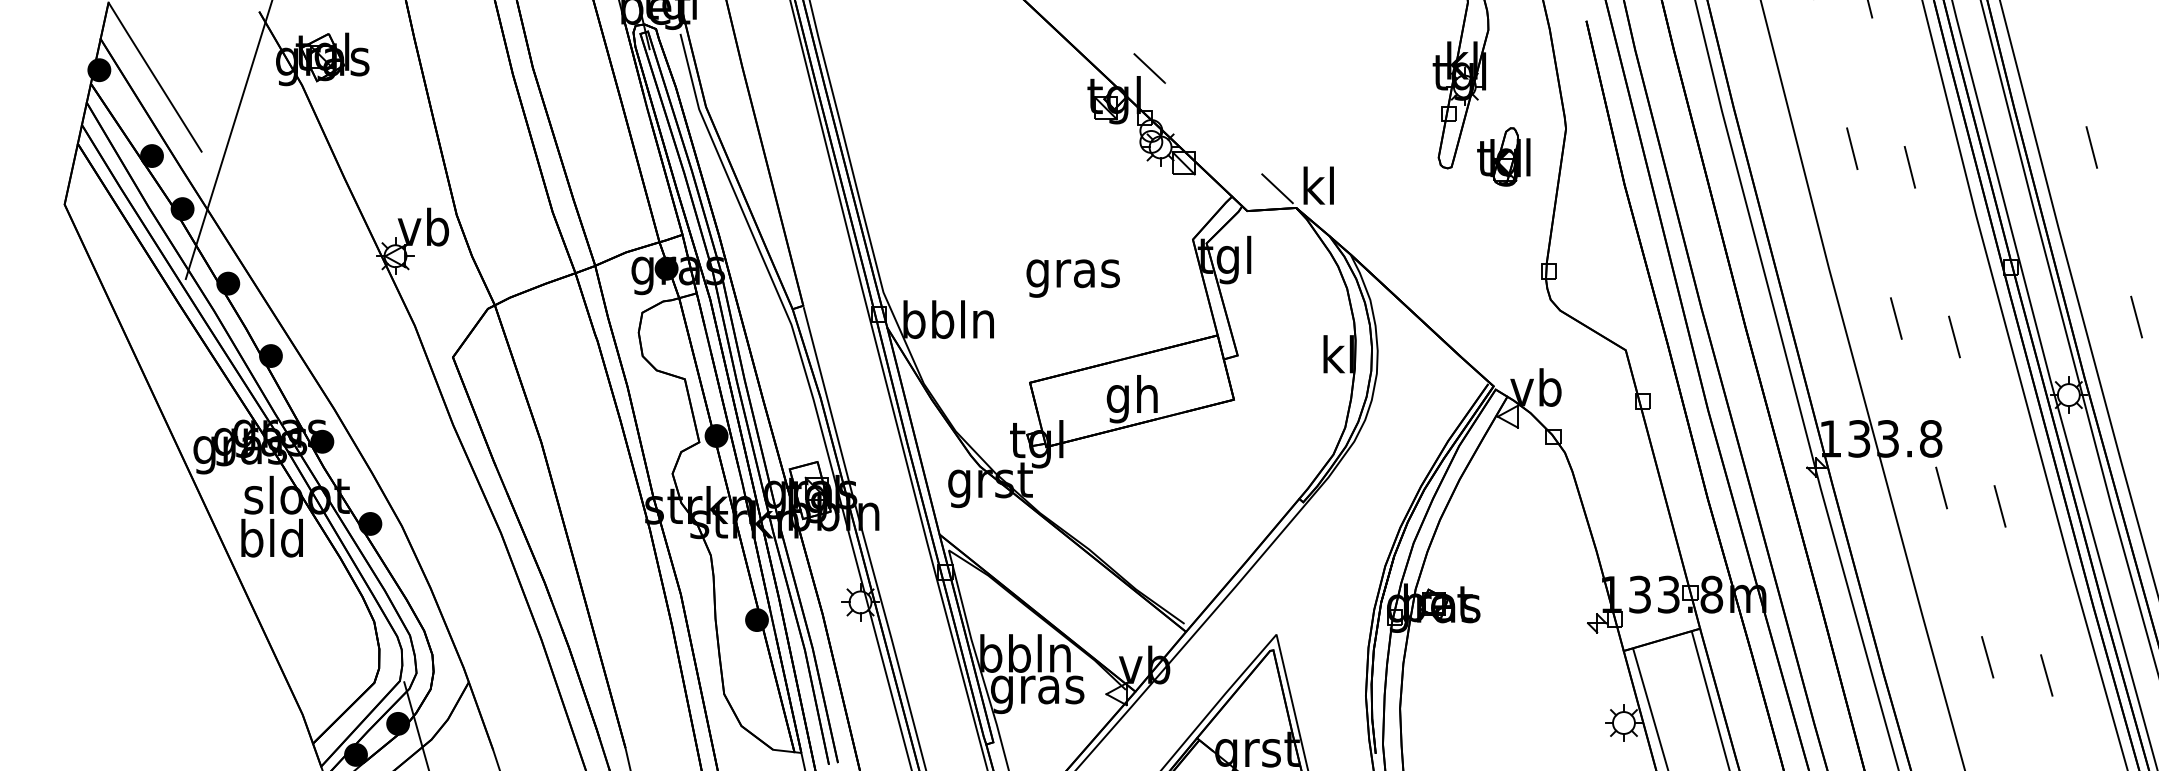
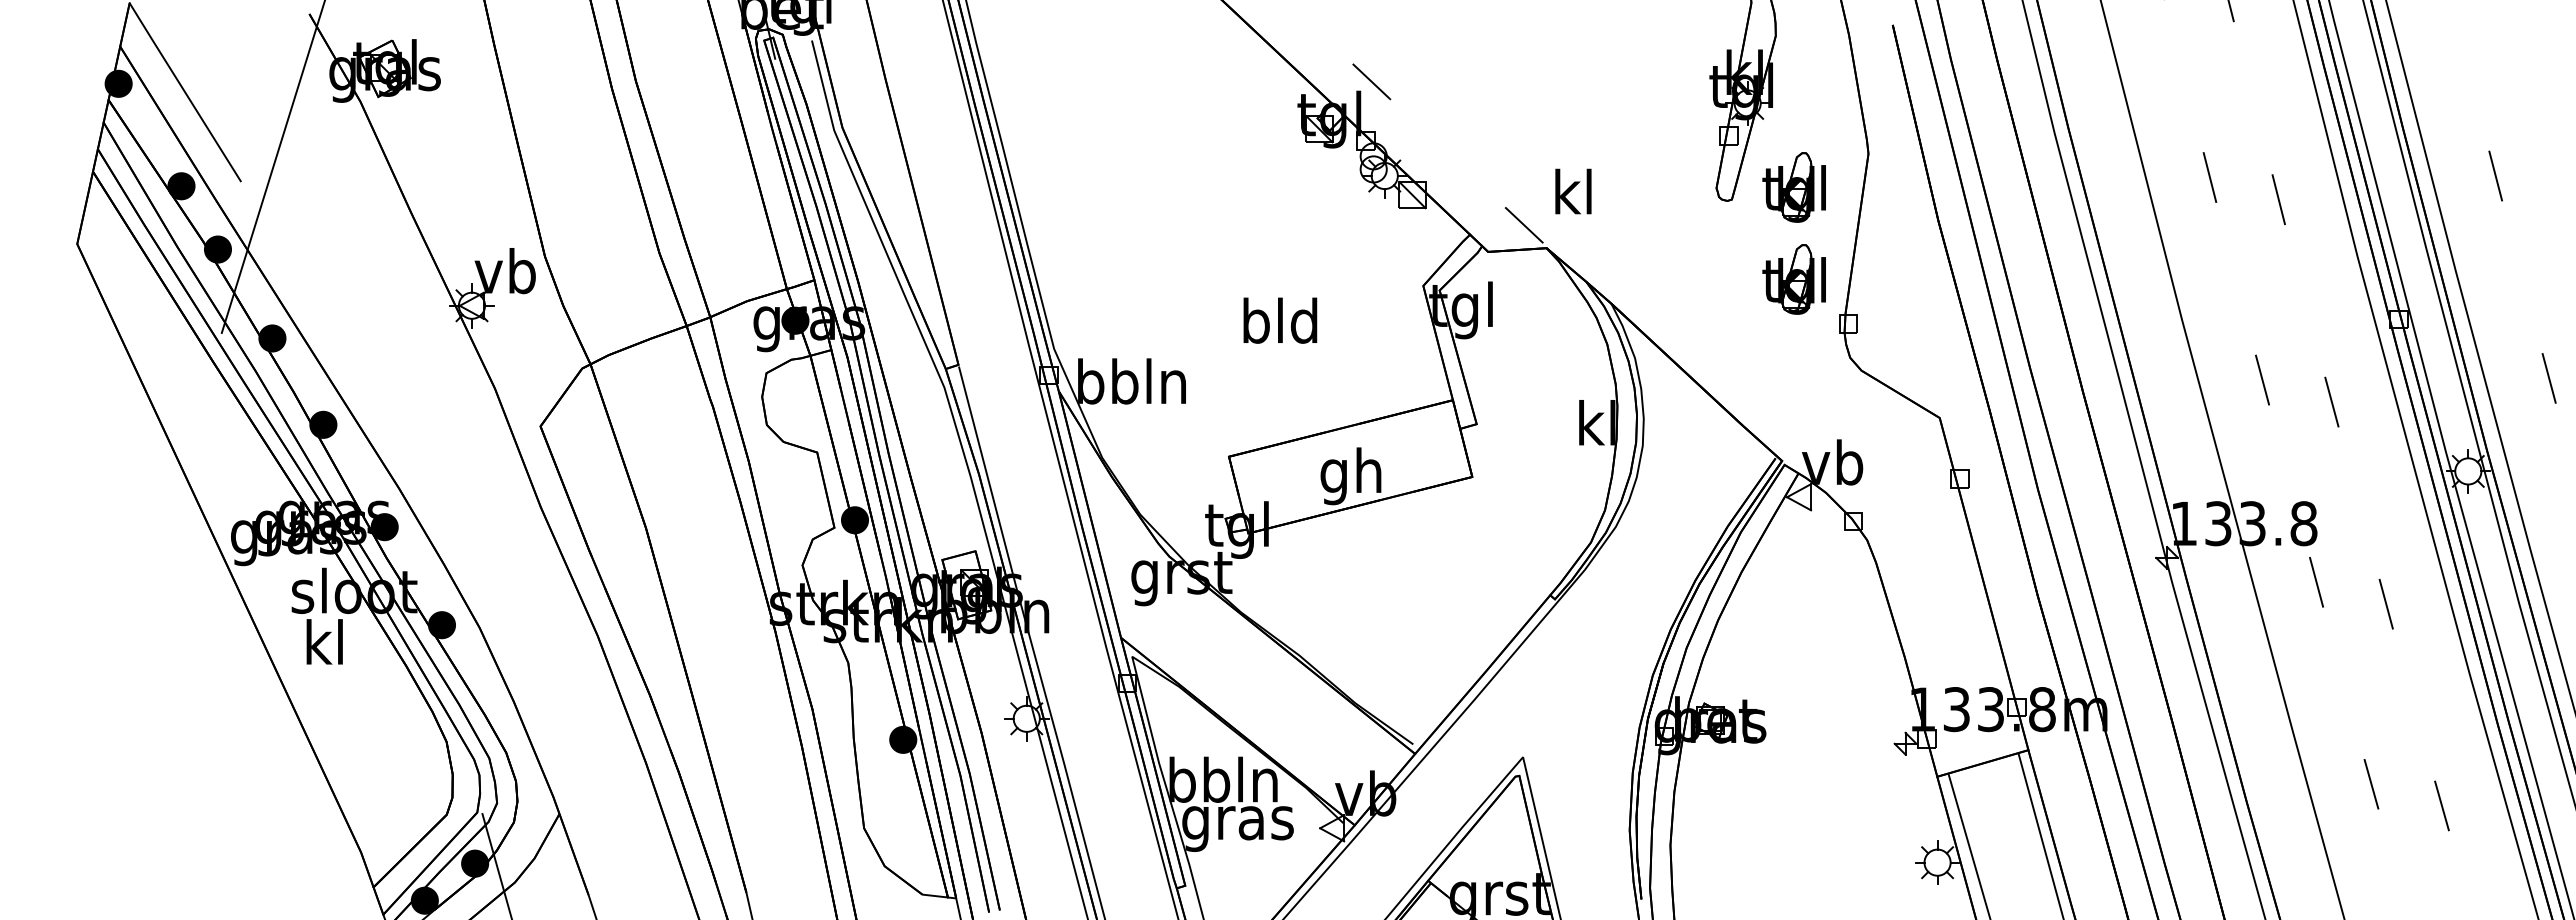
text: (1318, 185) -> (1573, 191), moved
part: (1503, 234) -> (1793, 279), added
text: (1073, 273) -> (1280, 326), gras -> bld
text: (271, 538) -> (324, 642), bld -> kl

